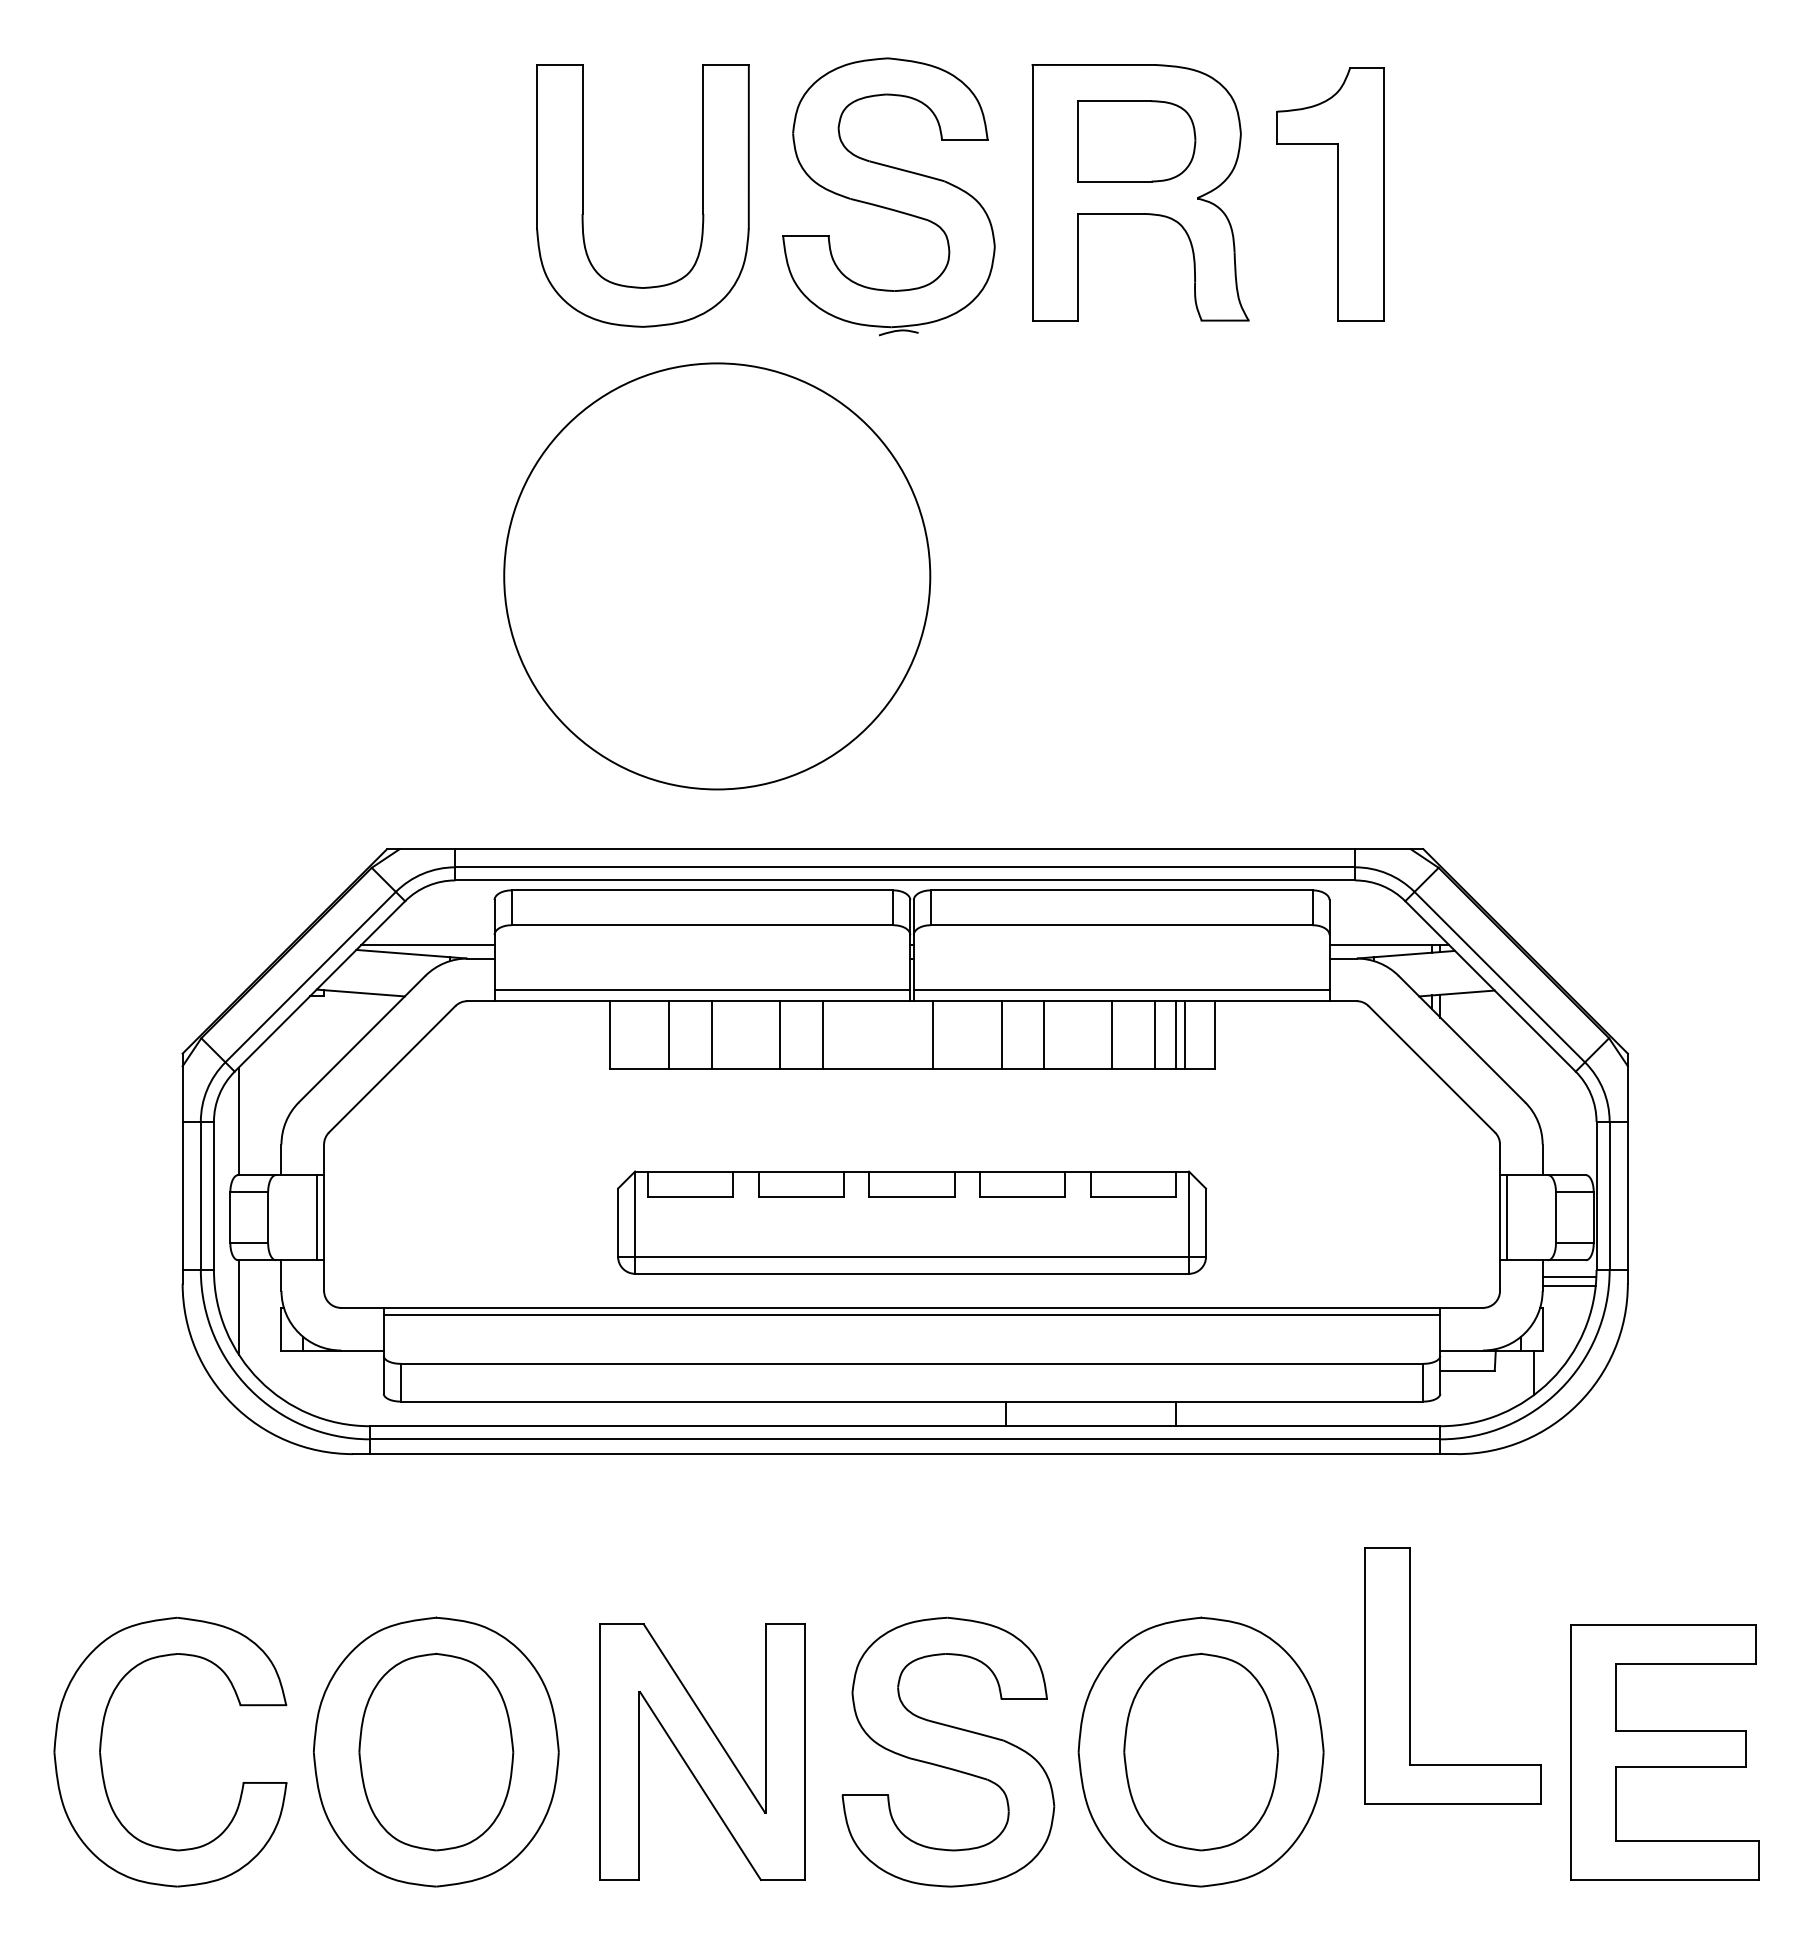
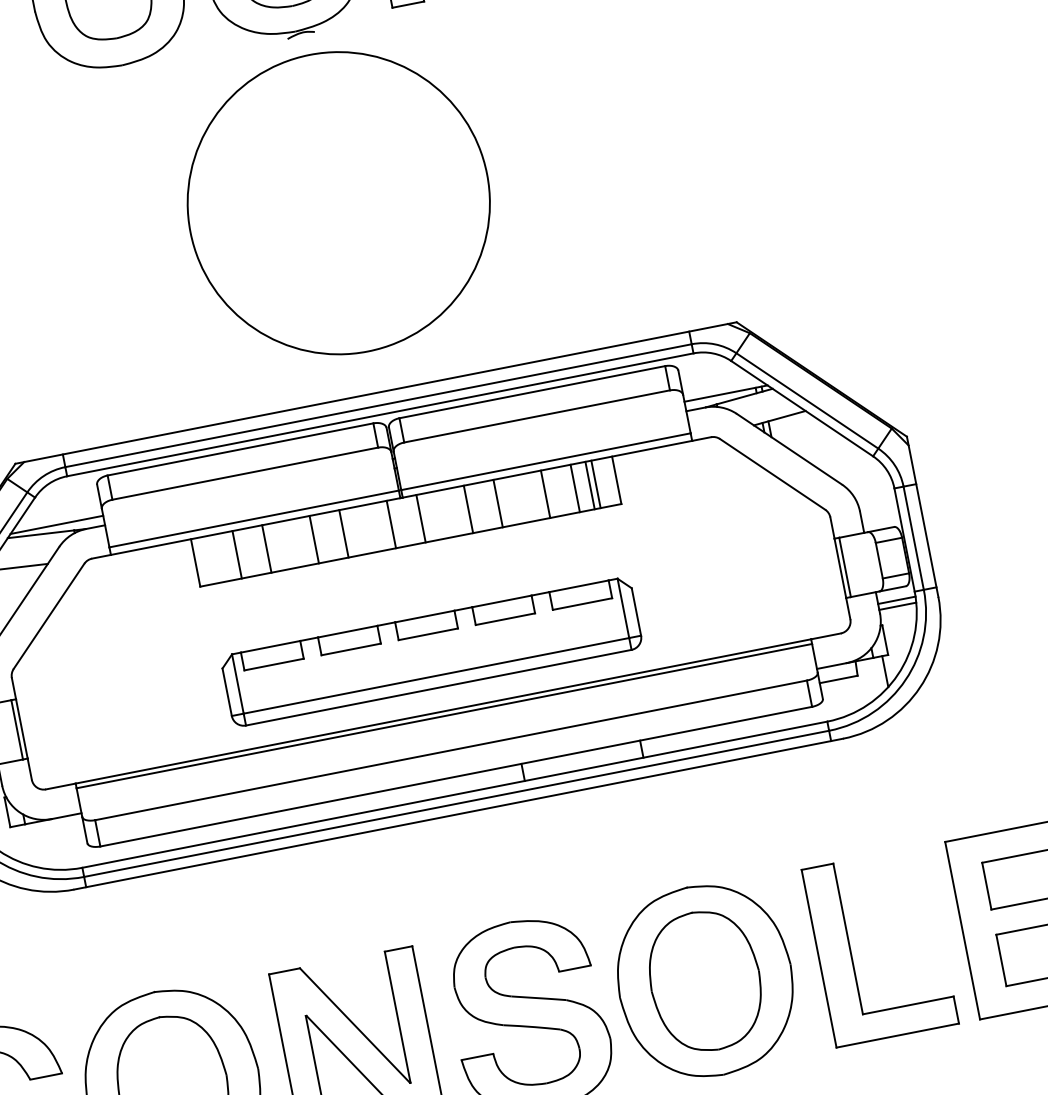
circle: (717, 576) -> (338, 203), moved
line: (890, 1035) -> (391, 524), added
part: (1410, 1675) -> (850, 952), moved

